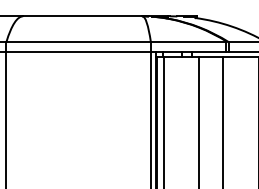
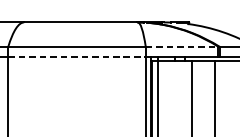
line: (188, 42) -> (181, 47), solid -> dashed
line: (79, 52) -> (77, 56), solid -> dashed

